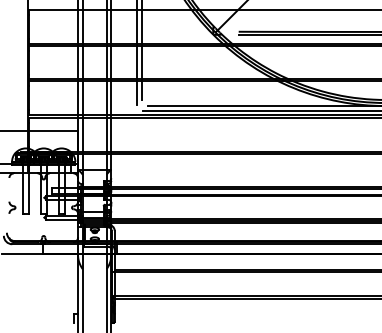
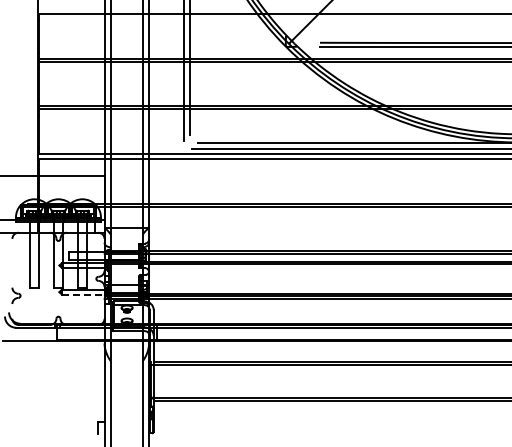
part: (12, 207) -> (16, 295), moved
line: (62, 219) -> (83, 294), solid -> dashed

